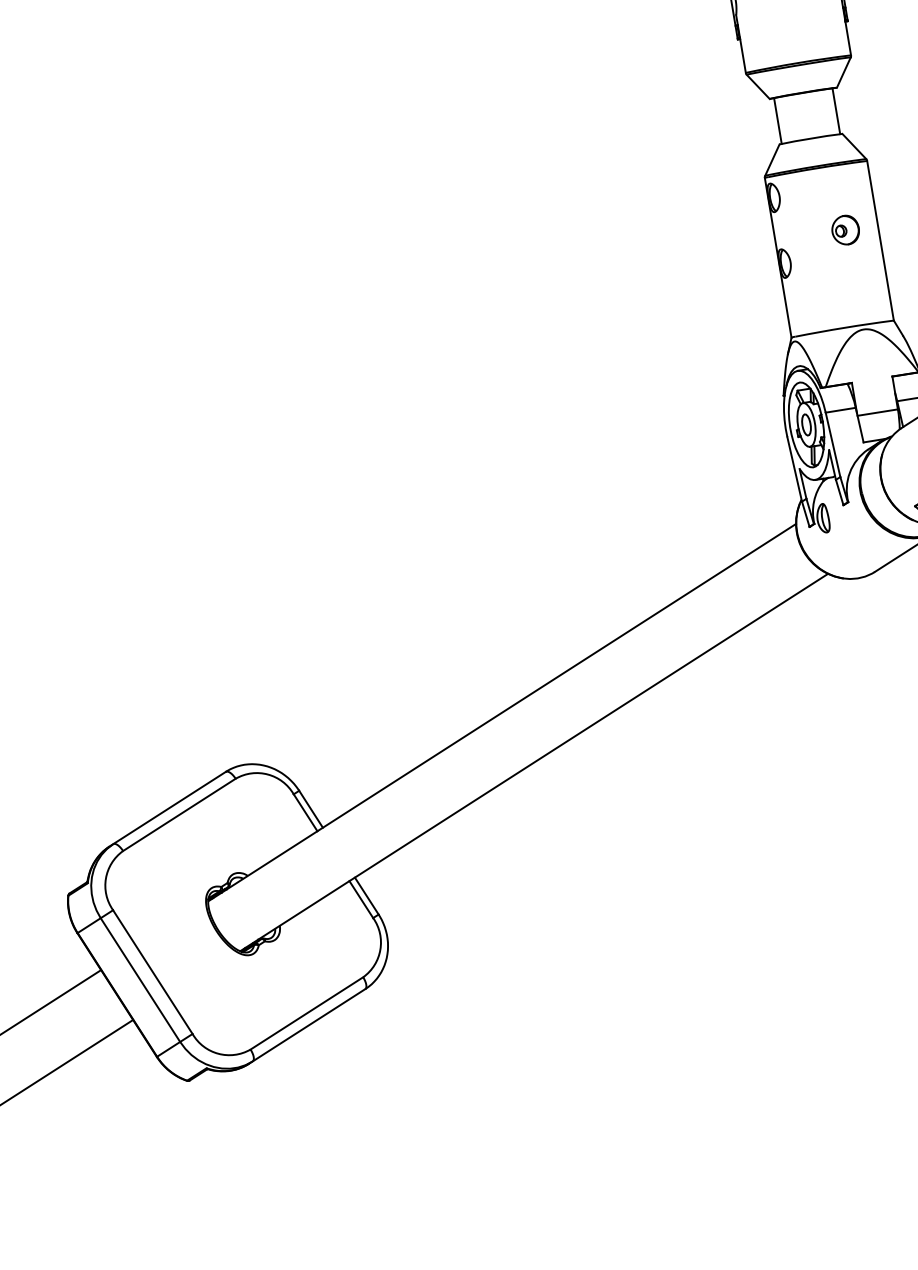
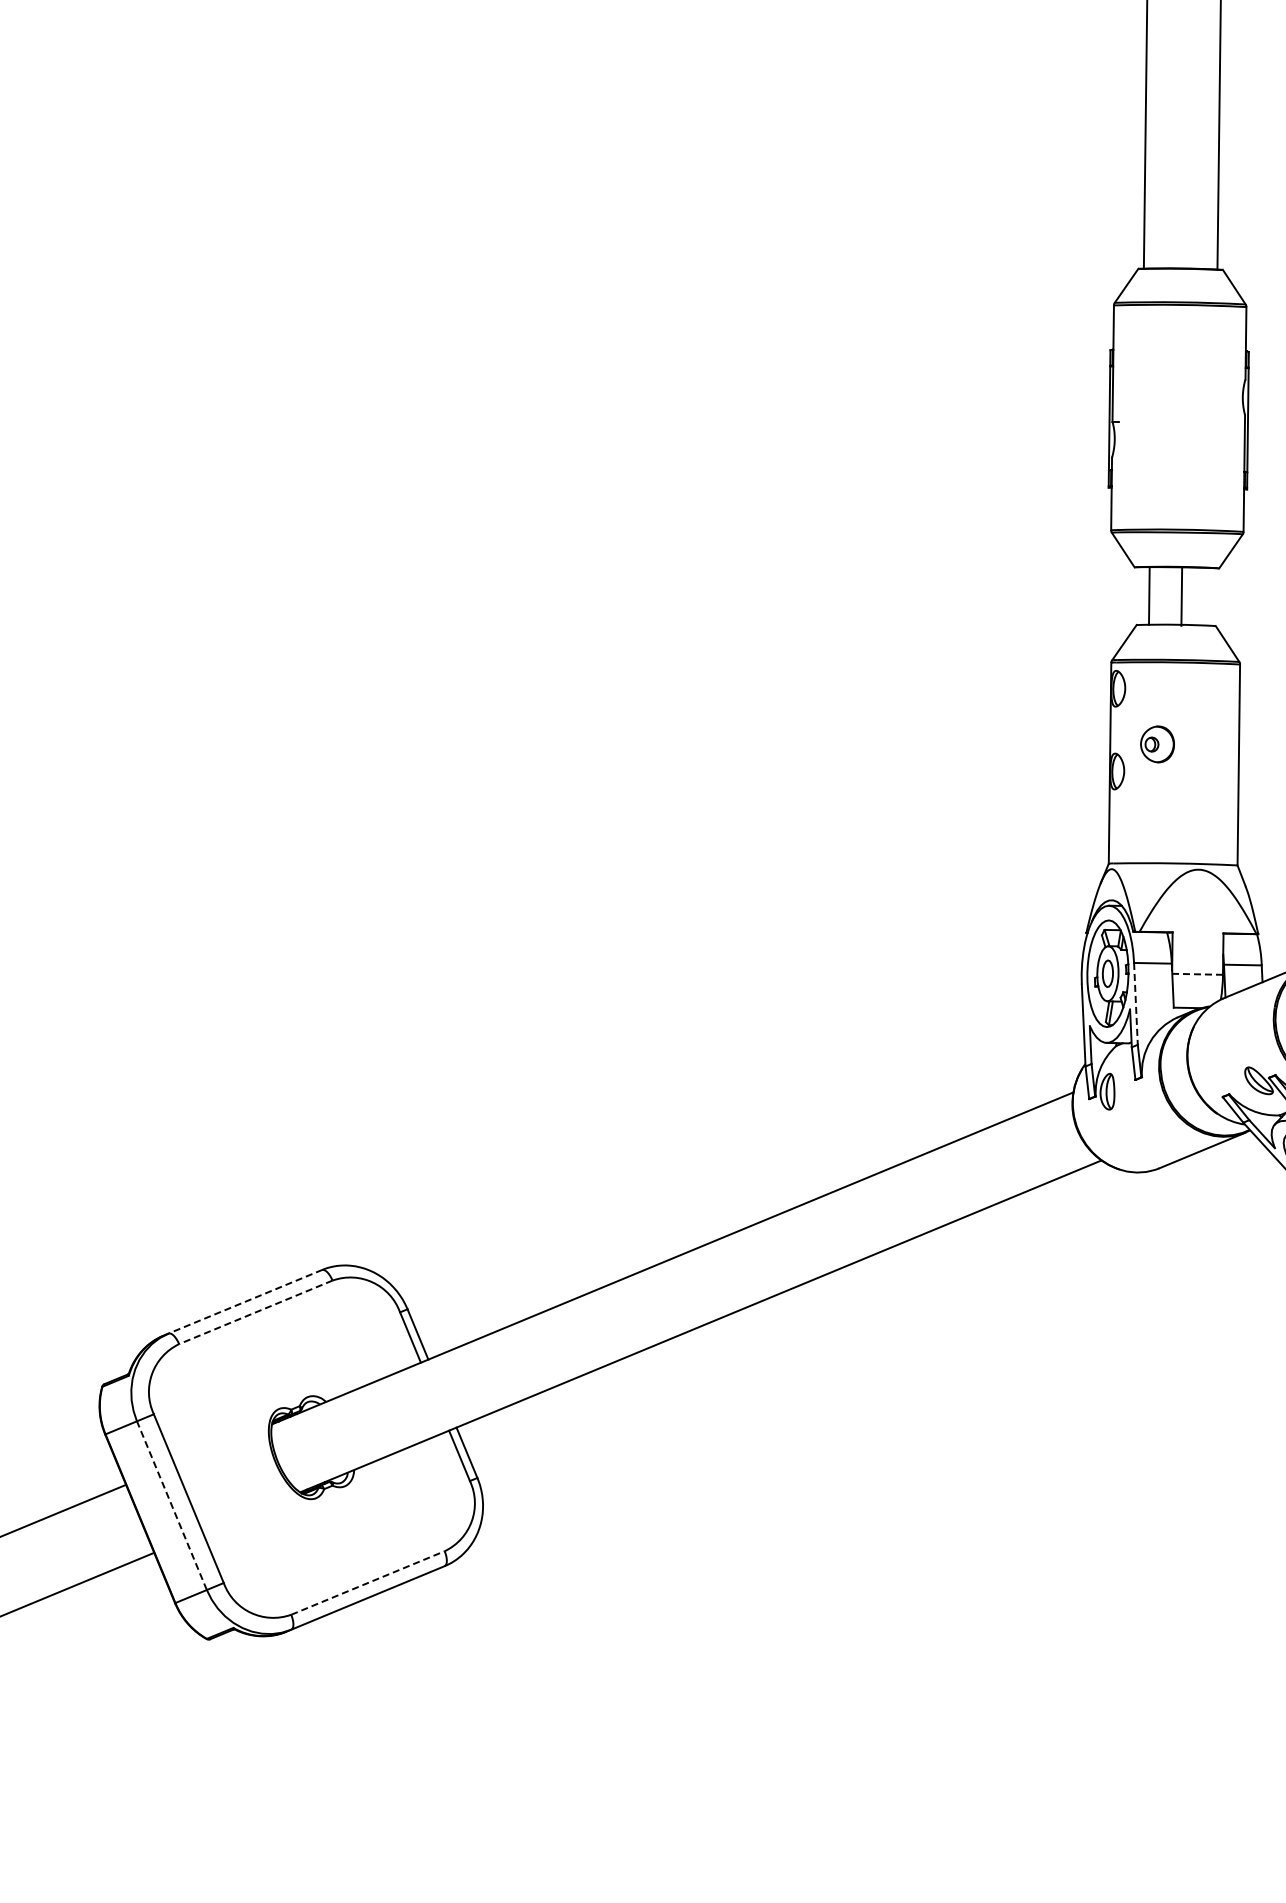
line: (835, 110) -> (1148, 595), moved
line: (777, 120) -> (1181, 596), moved
part: (845, 230) -> (1157, 744), moved
line: (877, 412) -> (1197, 974), solid -> dashed
line: (832, 444) -> (1135, 1003), solid -> dashed
line: (167, 808) -> (242, 1302), solid -> dashed
line: (179, 815) -> (255, 1312), solid -> dashed
line: (140, 980) -> (171, 1505), solid -> dashed
line: (307, 1012) -> (368, 1582), solid -> dashed

